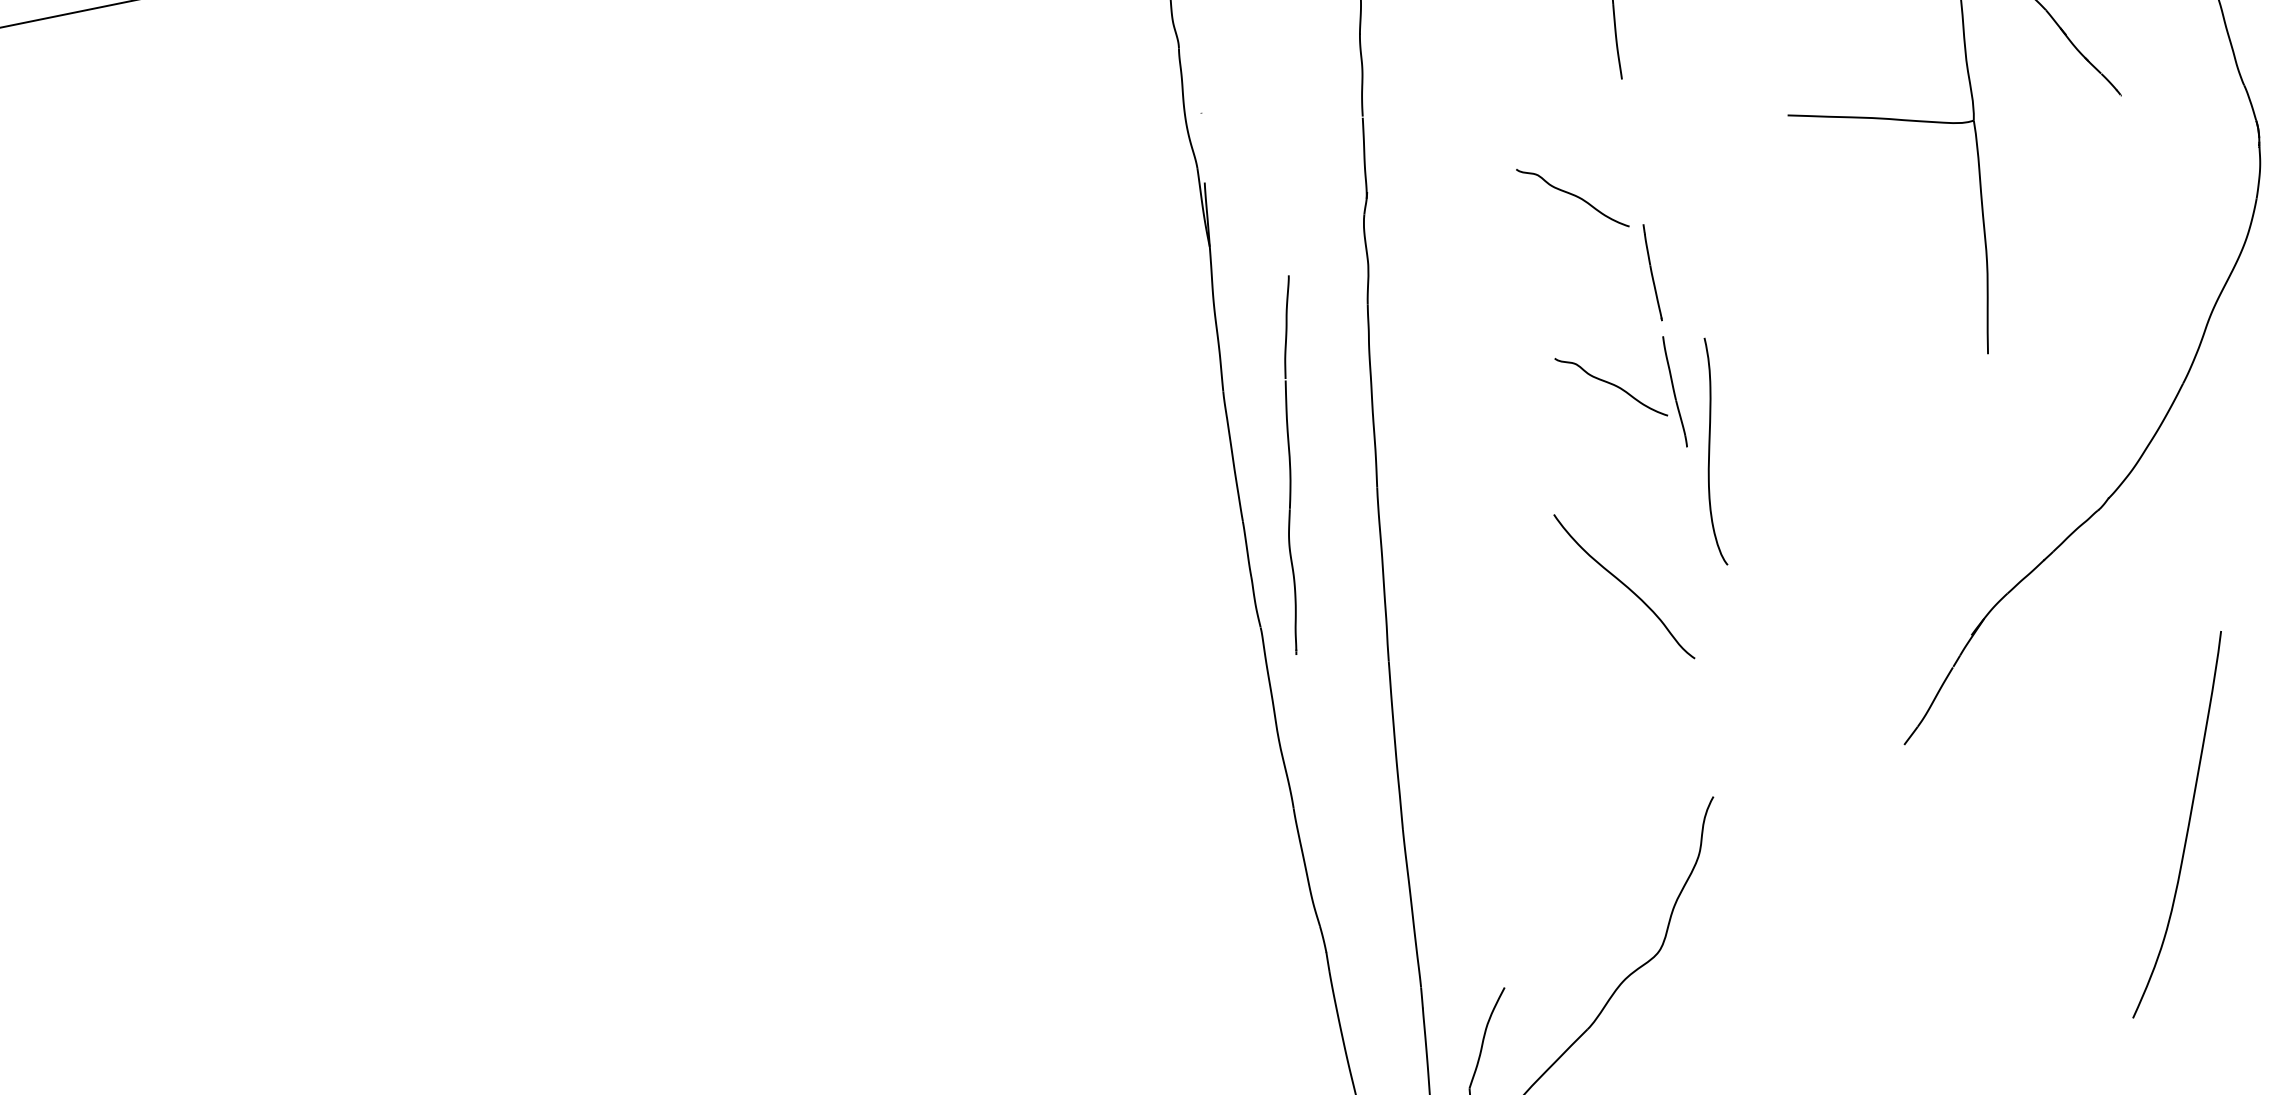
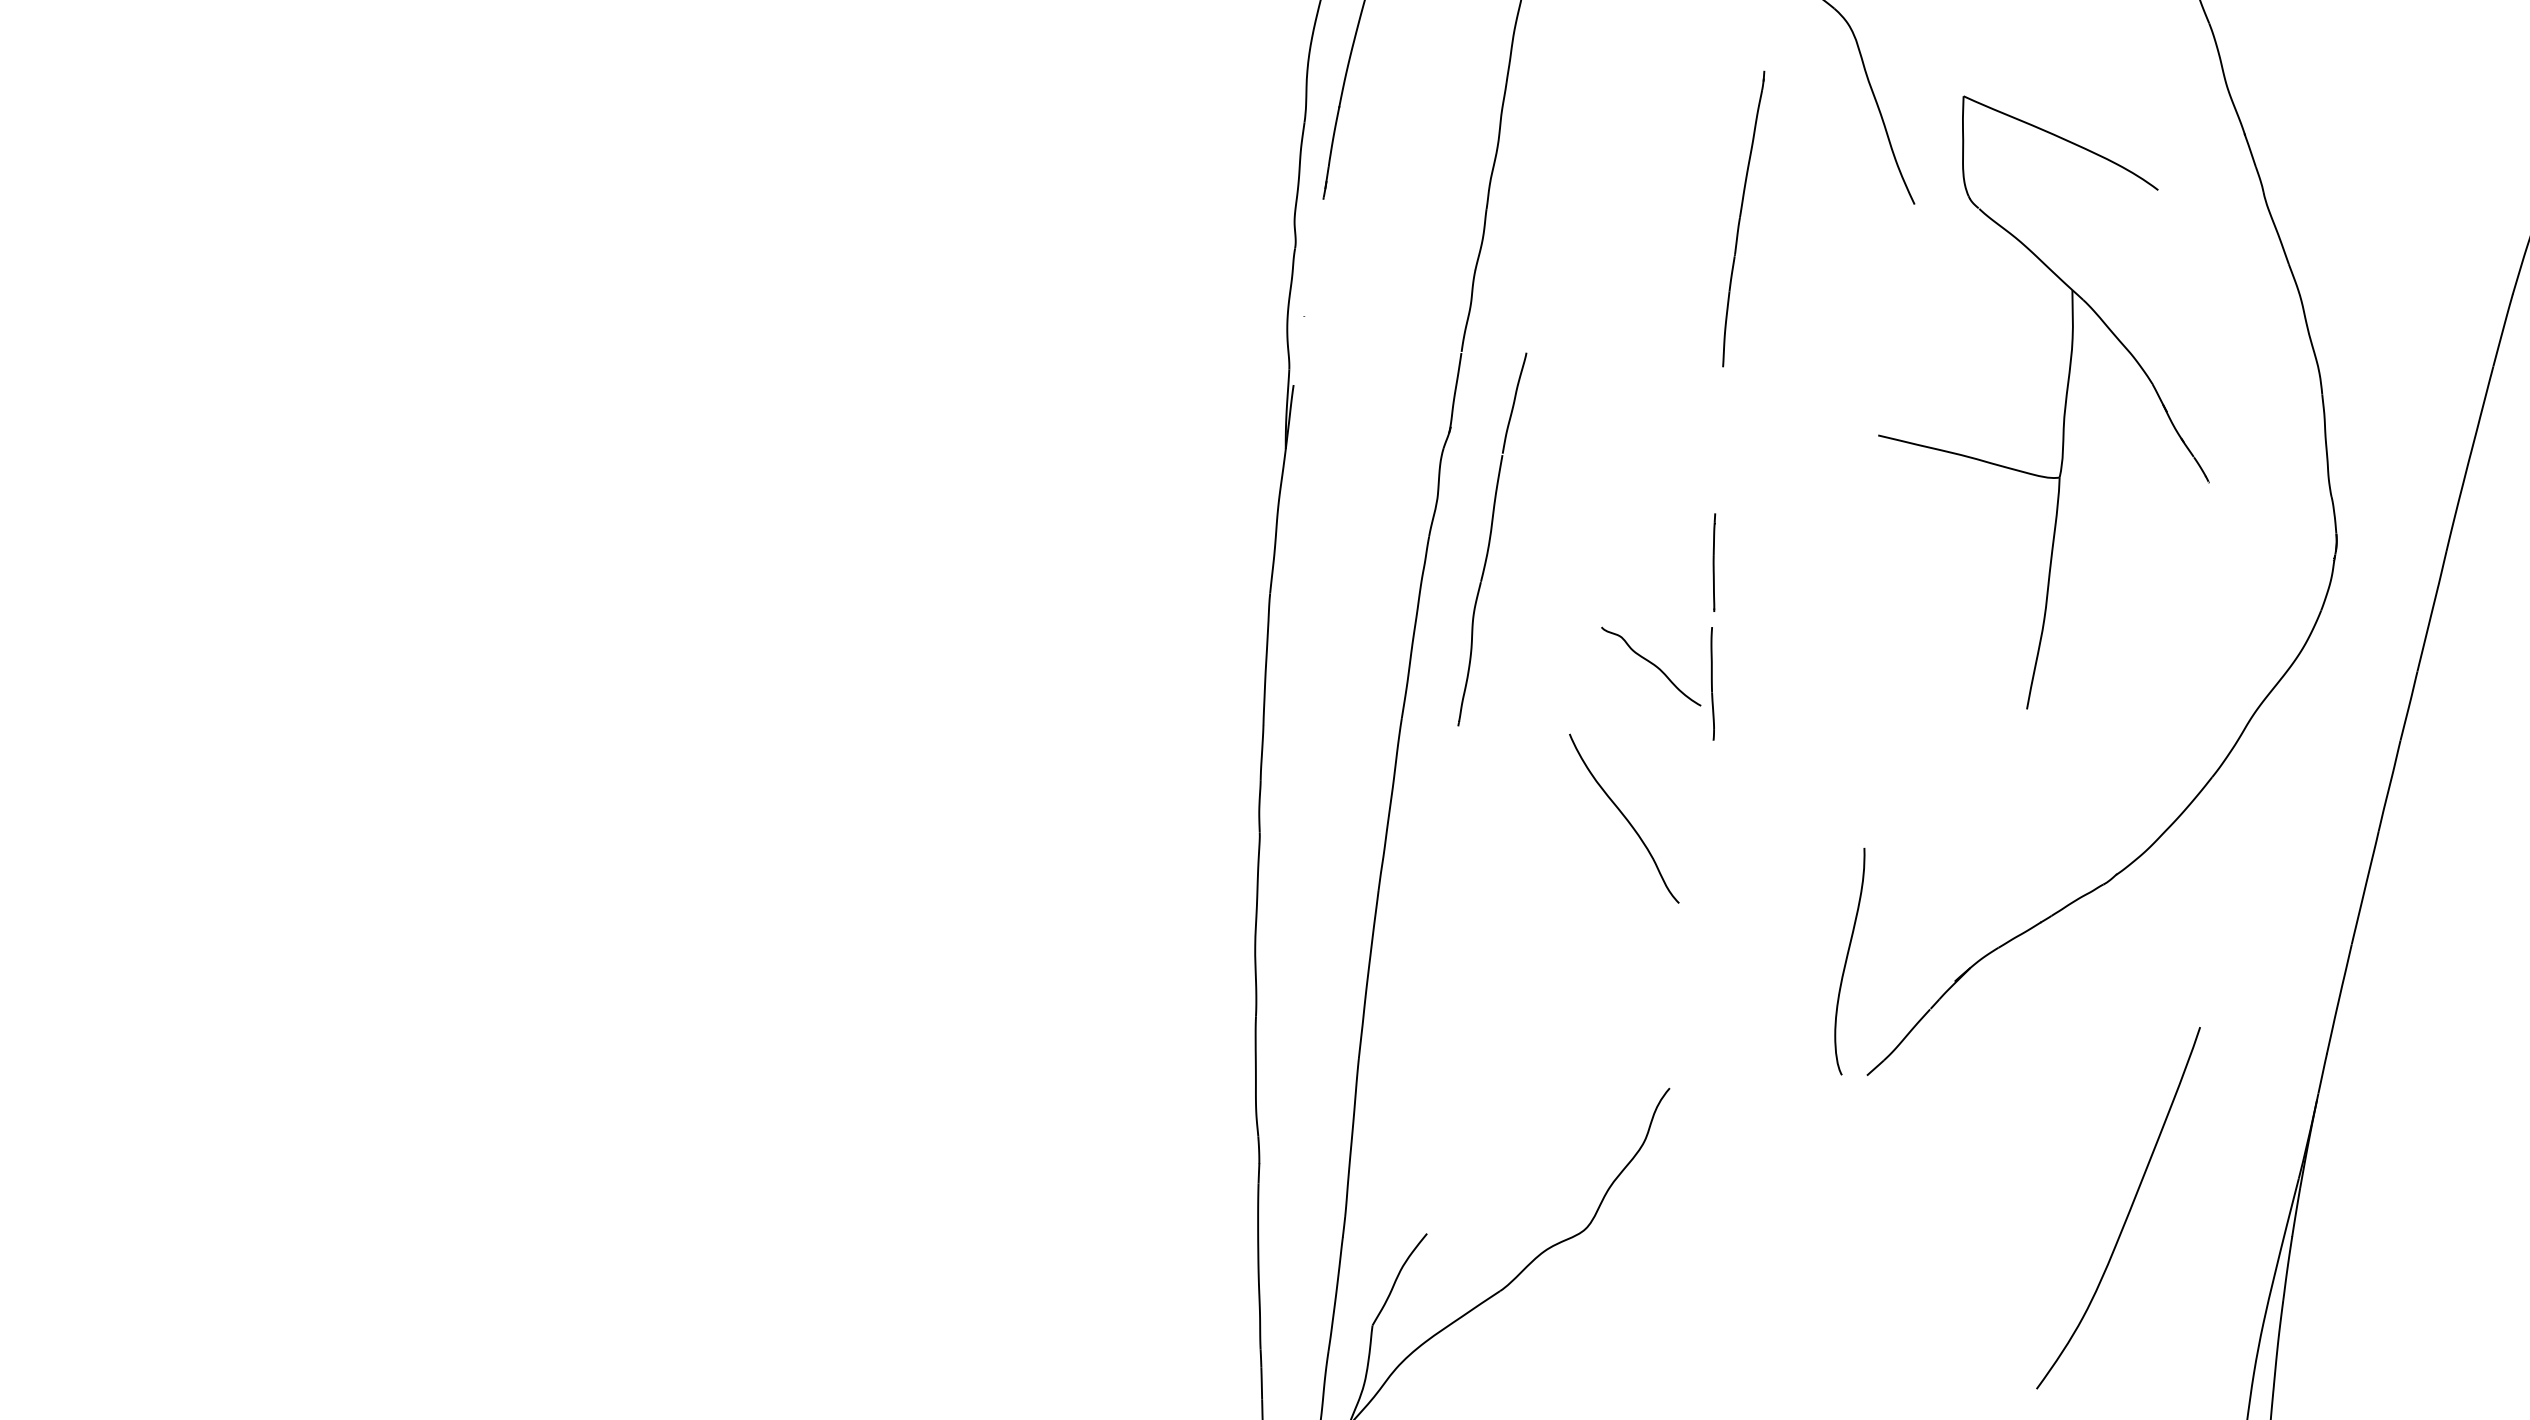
curve: (1572, 195) -> (1651, 471), removed
curve: (1710, 451) -> (1847, 960), moved
part: (1292, 465) -> (1492, 539), moved
curve: (1624, 586) -> (1624, 818), moved

